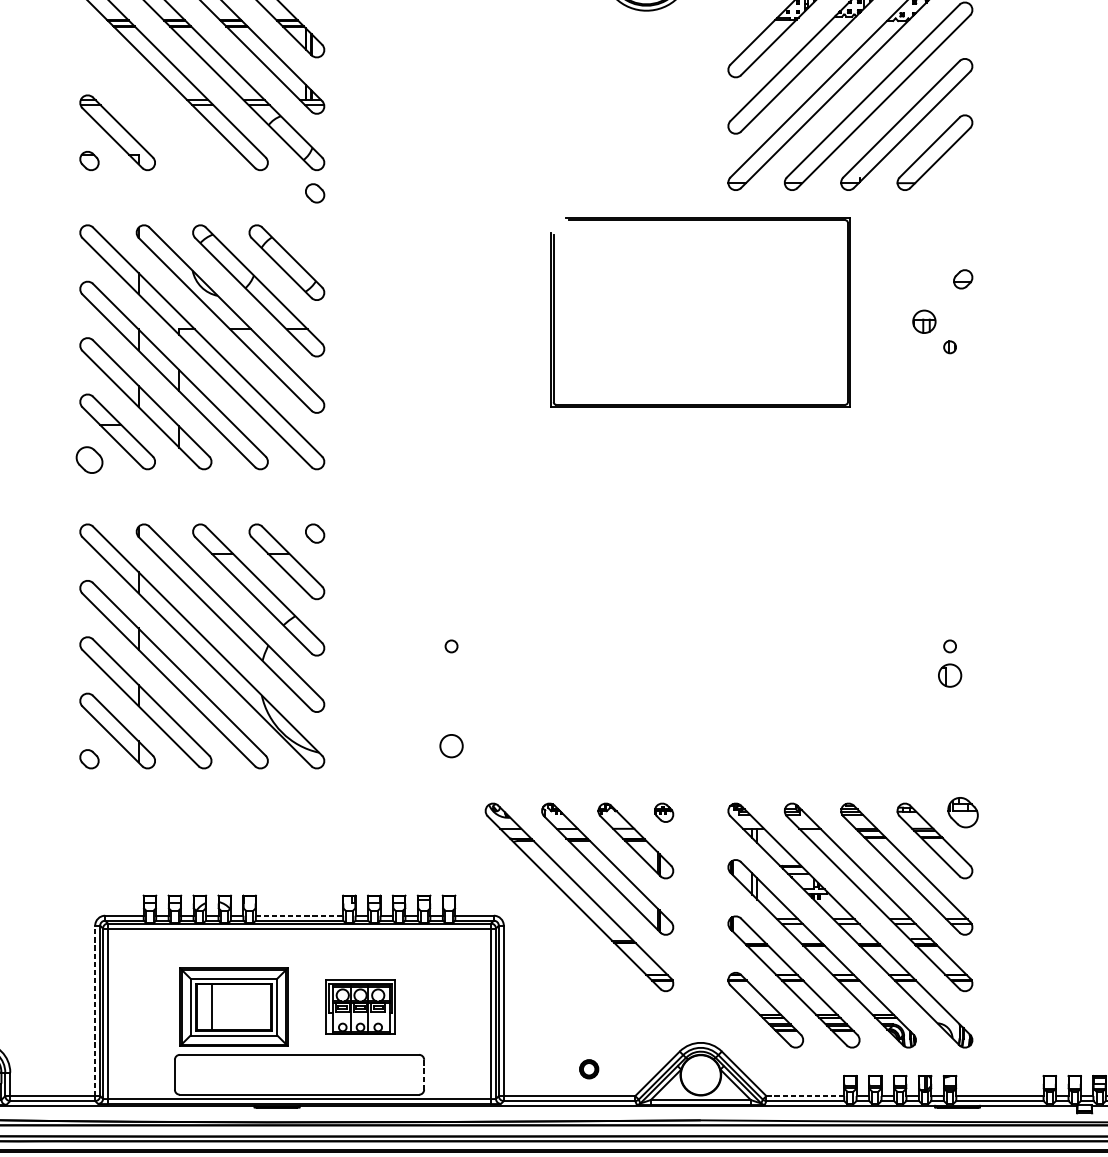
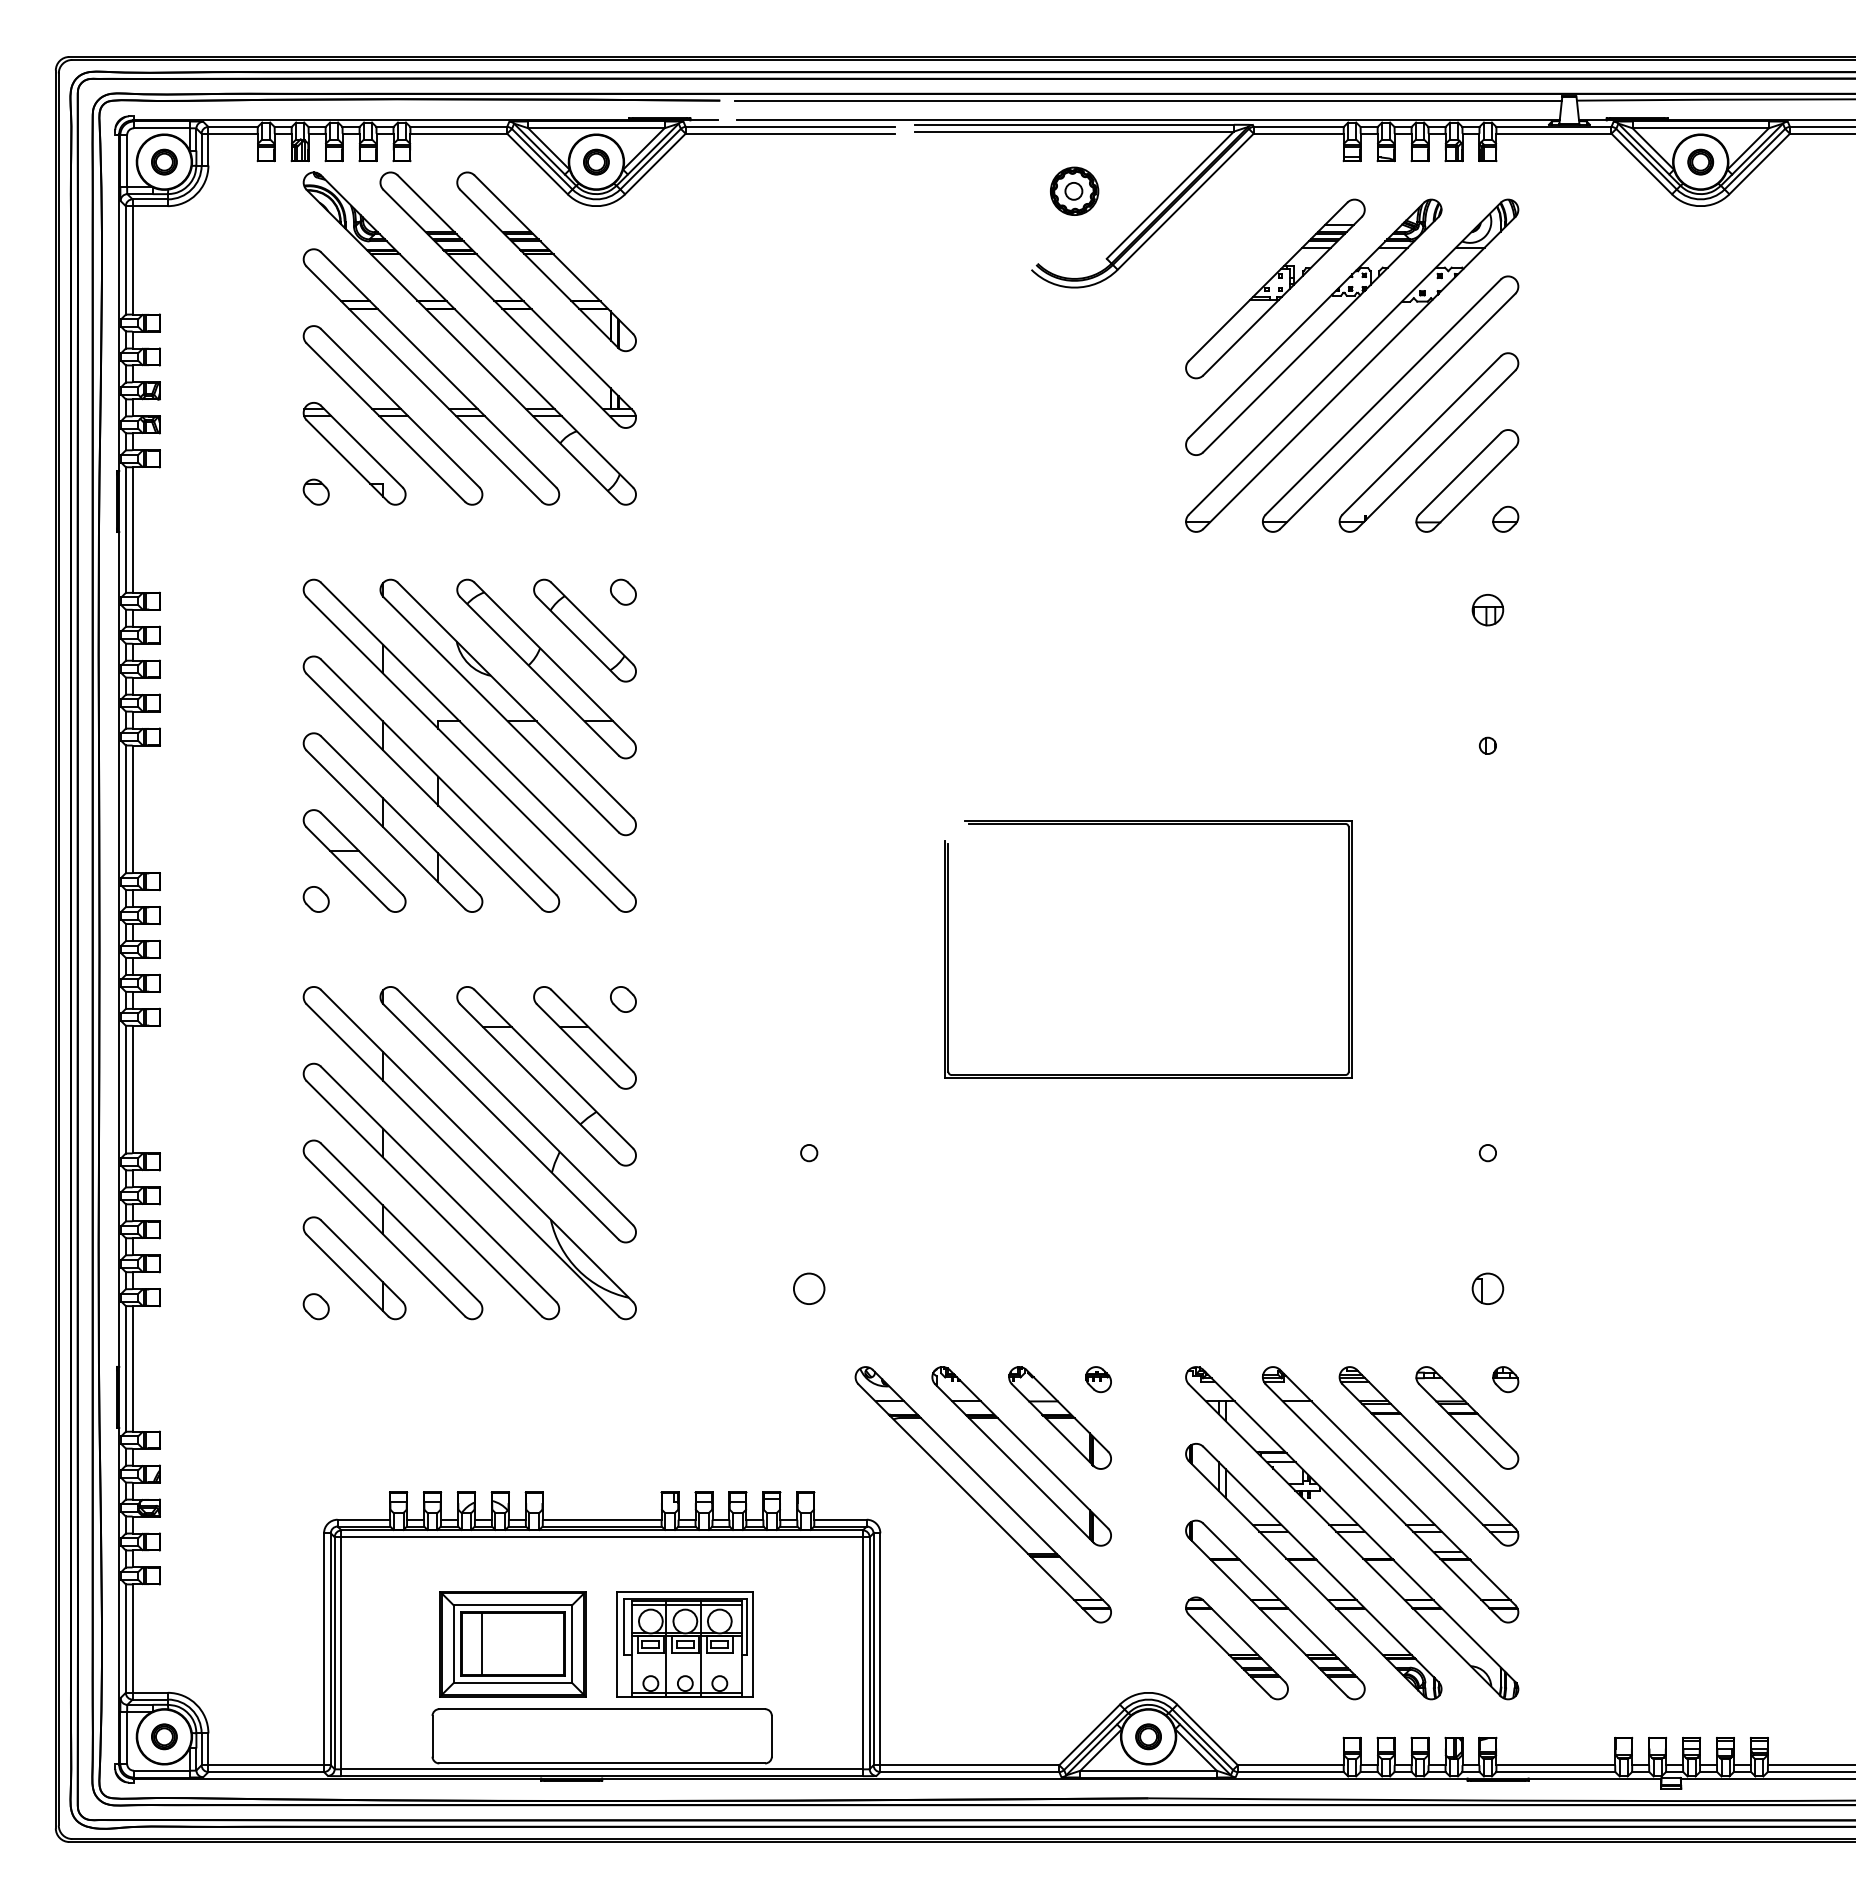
part: (145, 104) -> (392, 415), added
part: (315, 192) -> (623, 591), moved
part: (700, 220) -> (1148, 824), moved
part: (962, 278) -> (1505, 518), moved
part: (924, 322) -> (1487, 610), moved
part: (88, 460) -> (315, 899), size x0.71
part: (949, 675) -> (1487, 1288), moved
part: (962, 812) -> (1505, 1379), size x0.62
line: (299, 915) -> (602, 1519), dashed -> solid
part: (359, 1007) -> (684, 1644), size x1.43
line: (95, 1011) -> (324, 1649), dashed -> solid
part: (589, 1069) -> (1148, 1736), moved
line: (423, 1074) -> (771, 1735), dashed -> solid
line: (805, 1096) -> (1290, 1765), dashed -> solid

